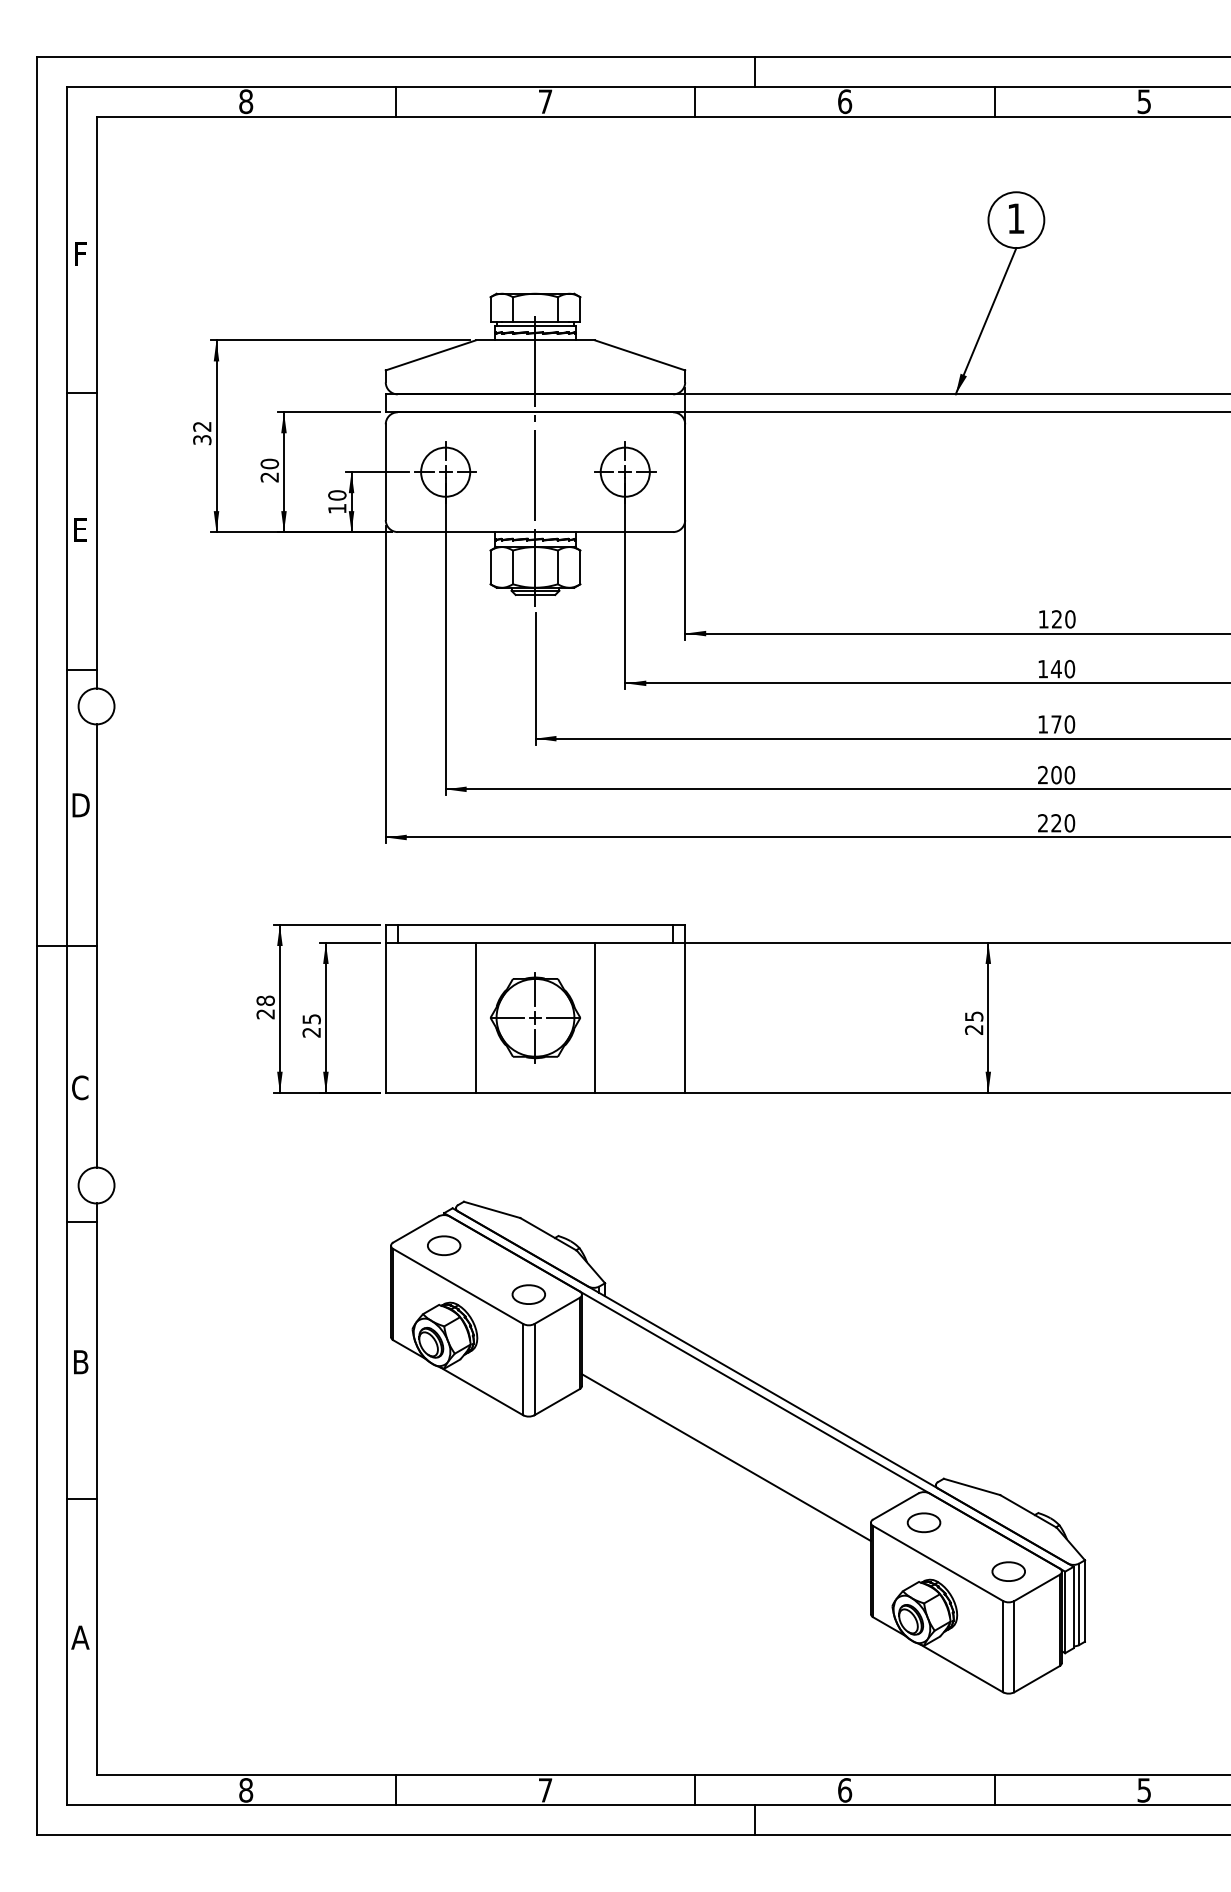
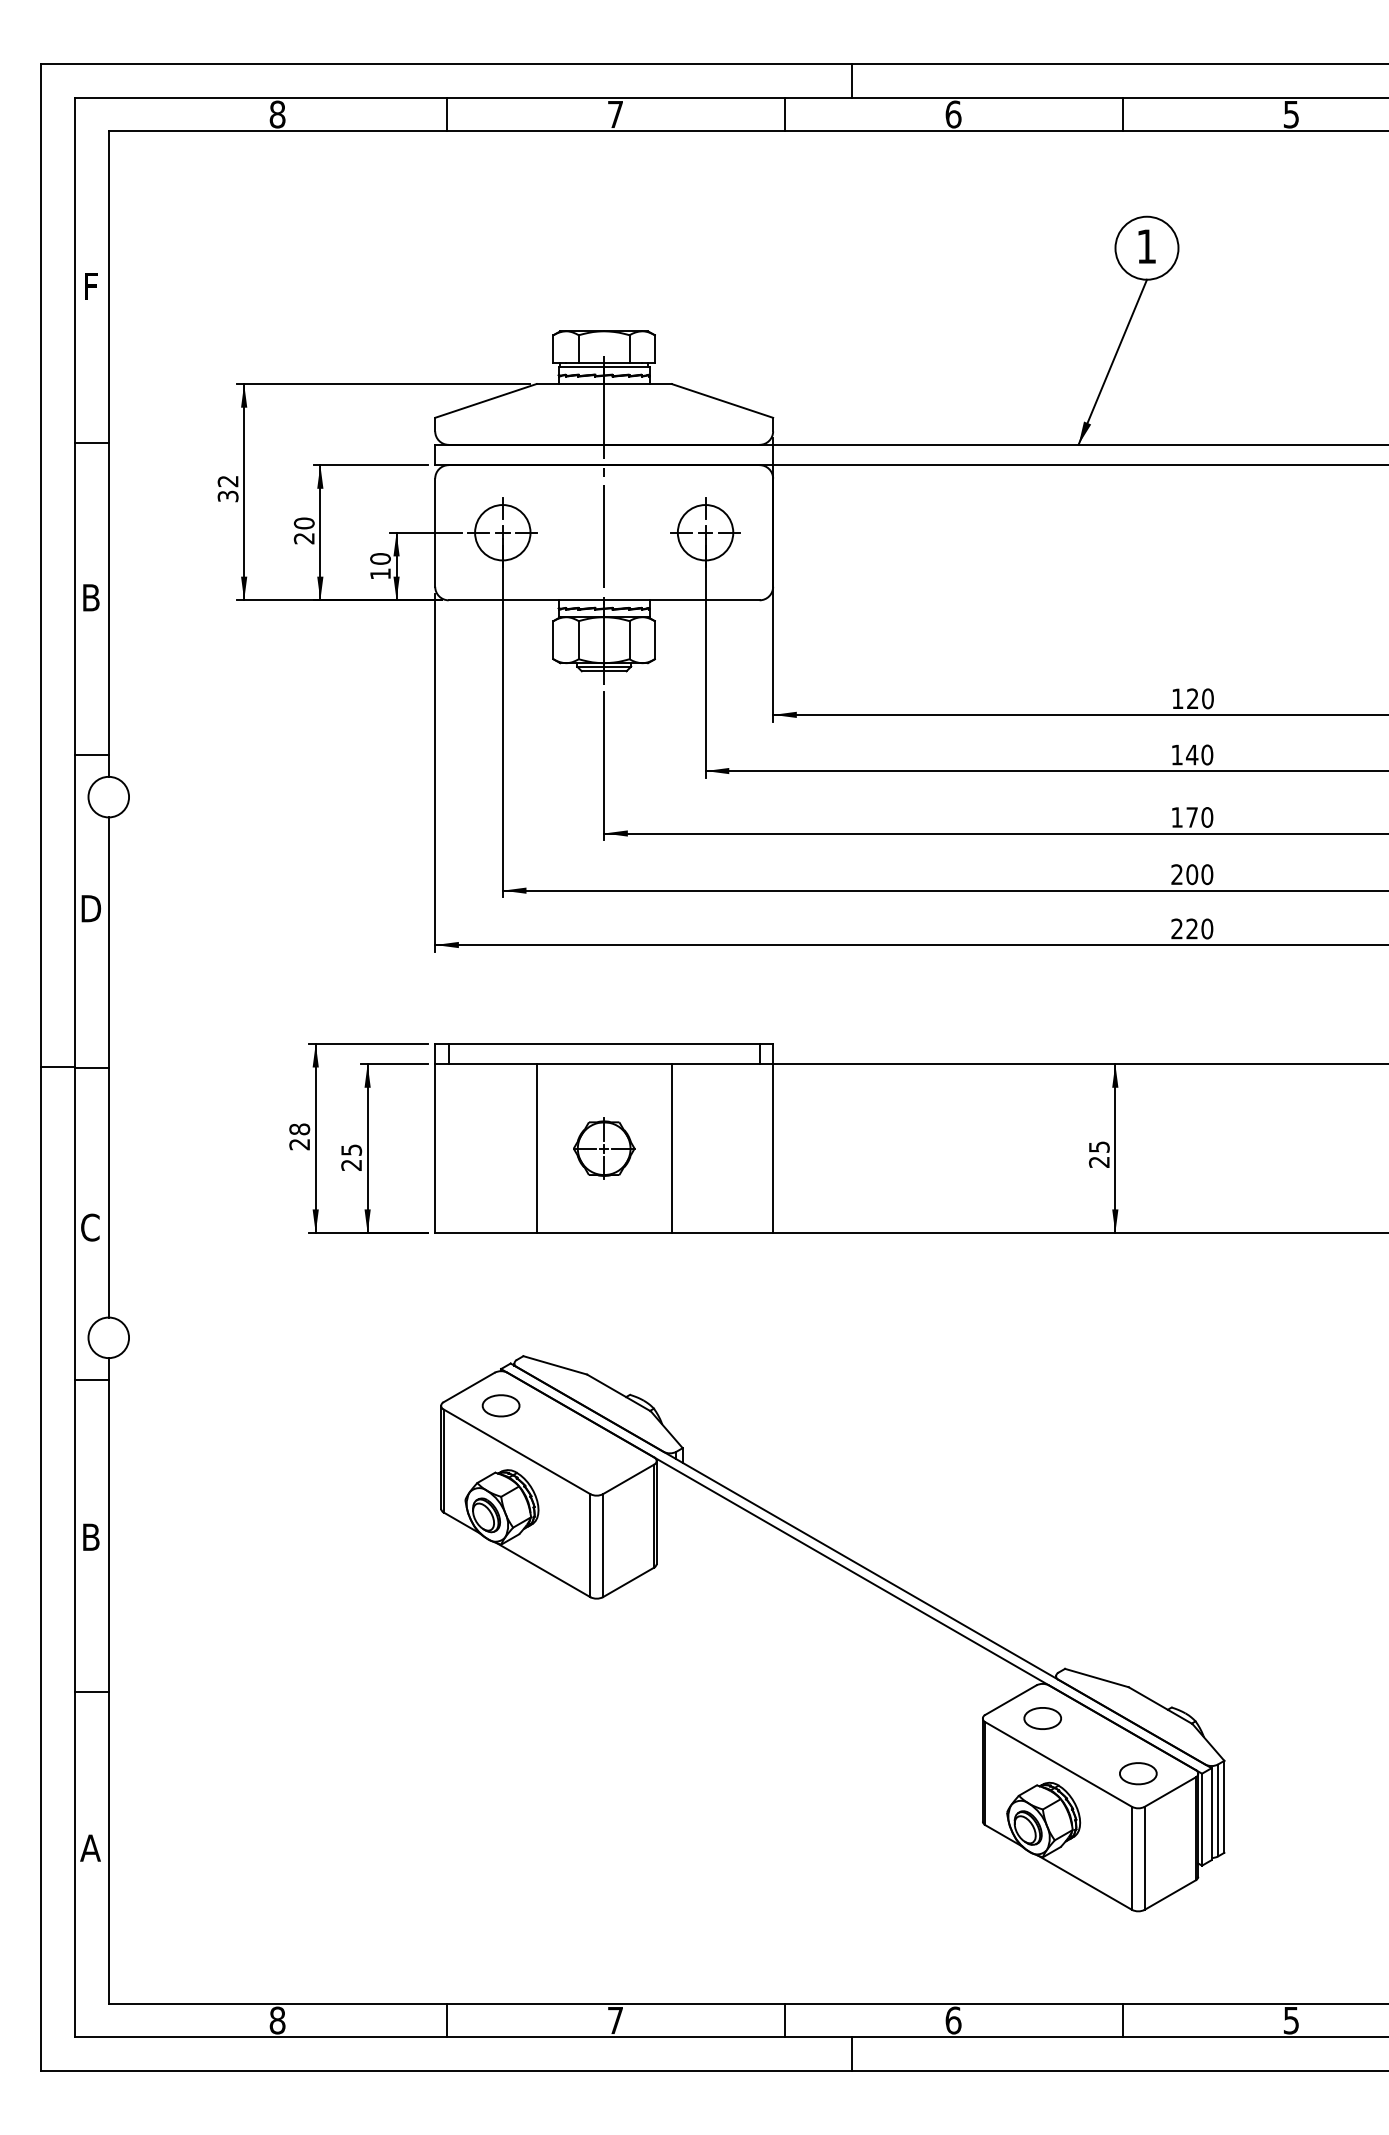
text: (81, 529) -> (91, 597), E -> B
part: (535, 1017) -> (604, 1148), size x0.6
part: (528, 1294) -> (596, 1460), removed
line: (726, 1457) -> (819, 1644), removed

